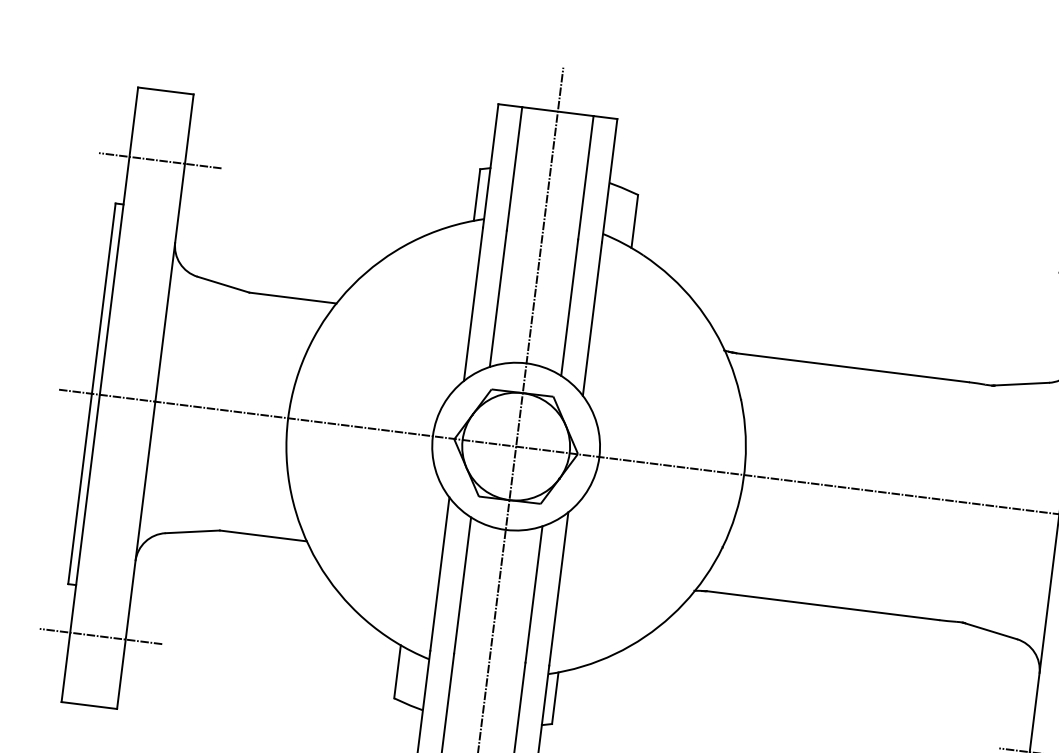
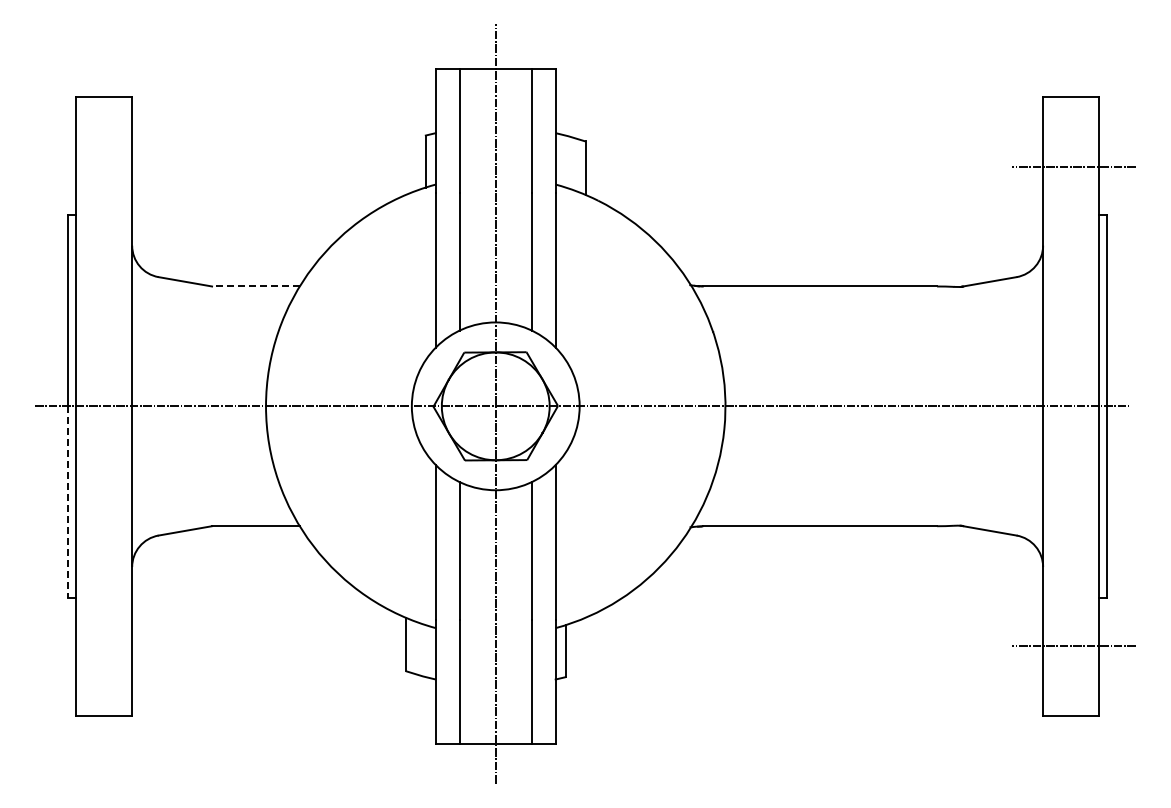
line: (159, 160) -> (106, 166), removed
line: (292, 298) -> (255, 286), solid -> dashed
line: (80, 489) -> (68, 502), solid -> dashed
line: (100, 636) -> (106, 646), removed

